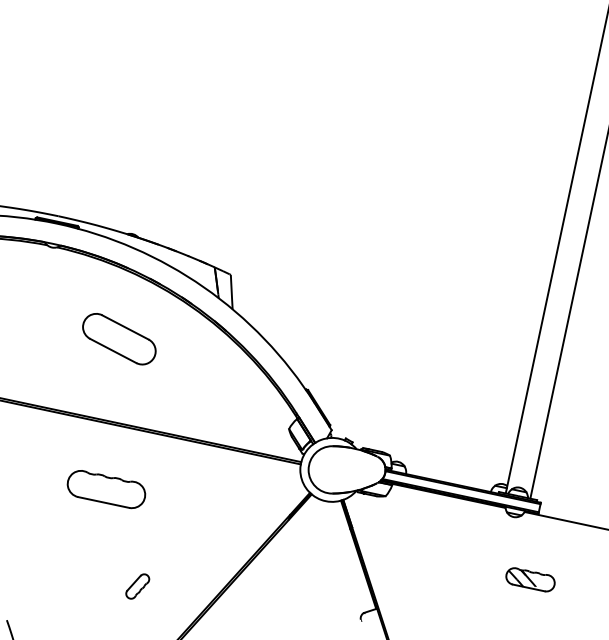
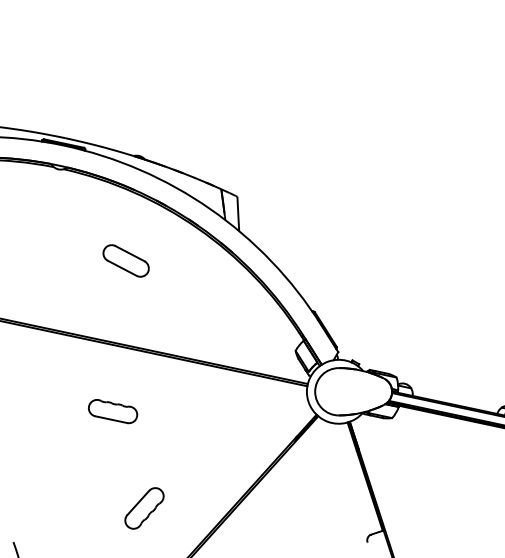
part: (119, 338) -> (126, 260), size x0.62
part: (106, 489) -> (113, 411), size x0.62
part: (137, 586) -> (144, 508), size x1.67

